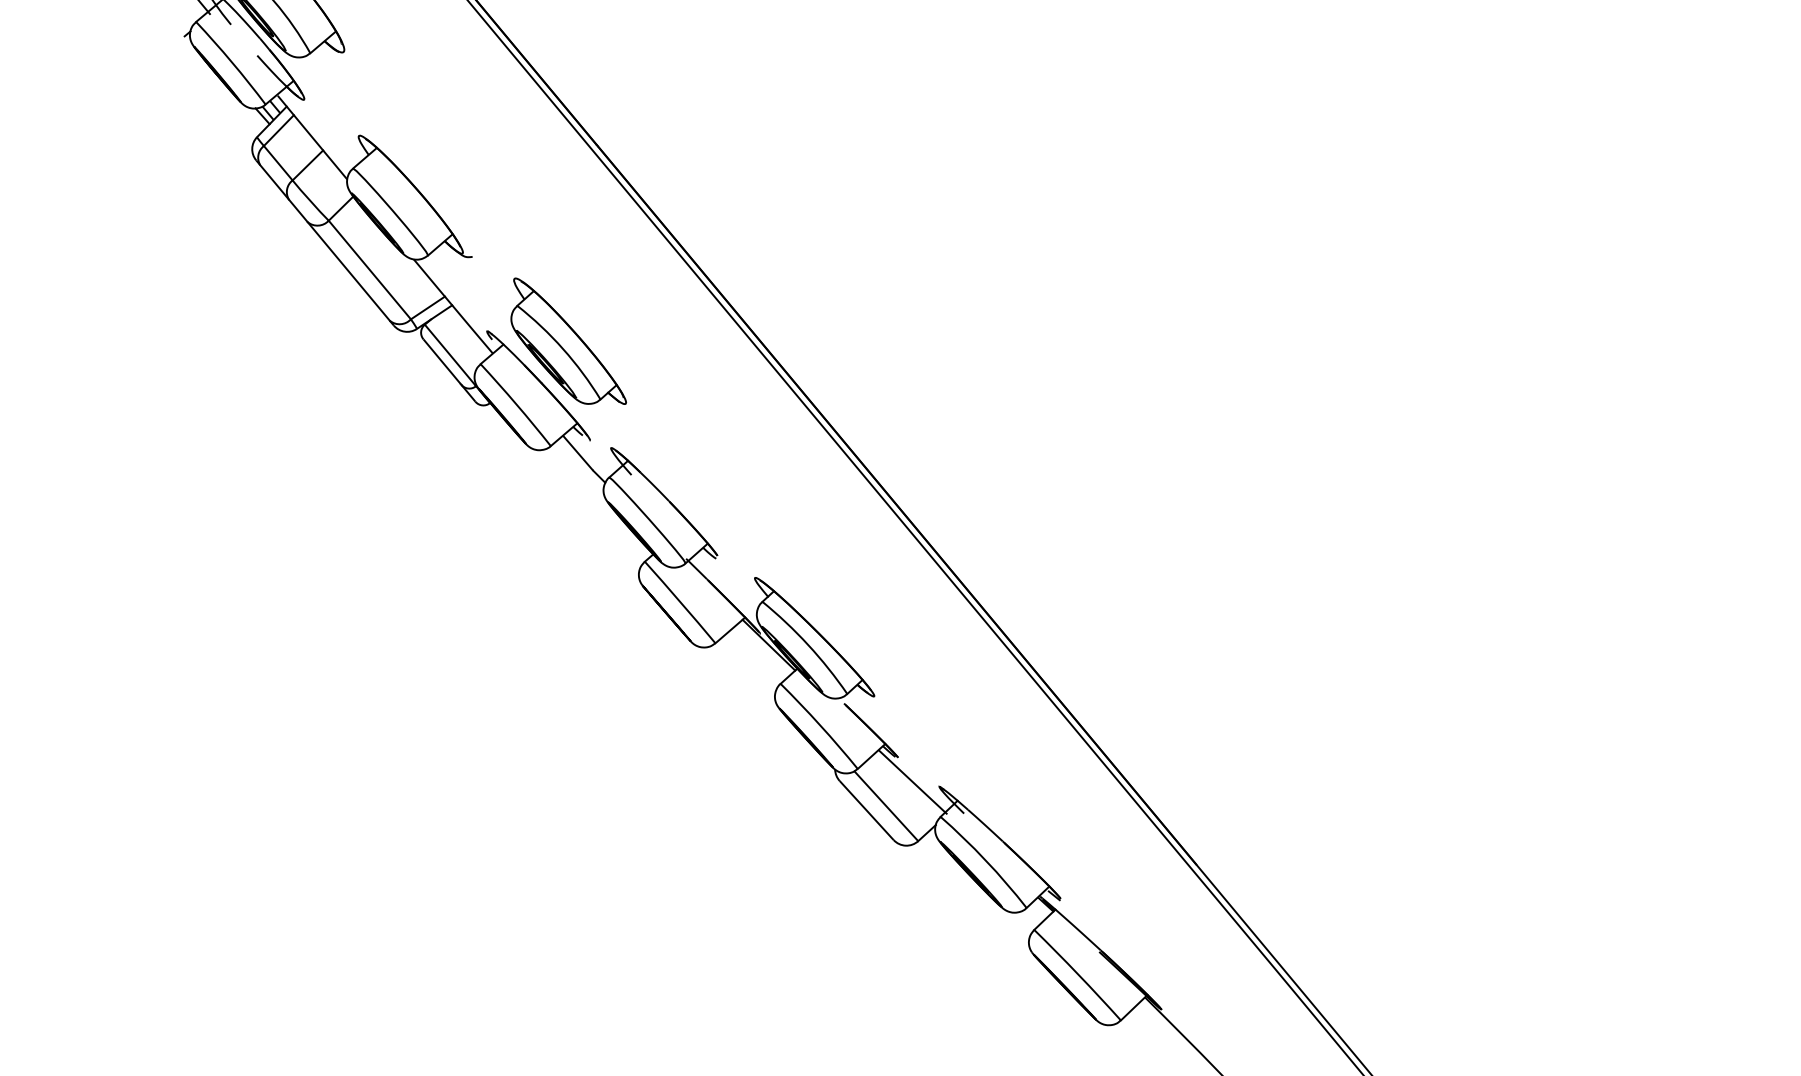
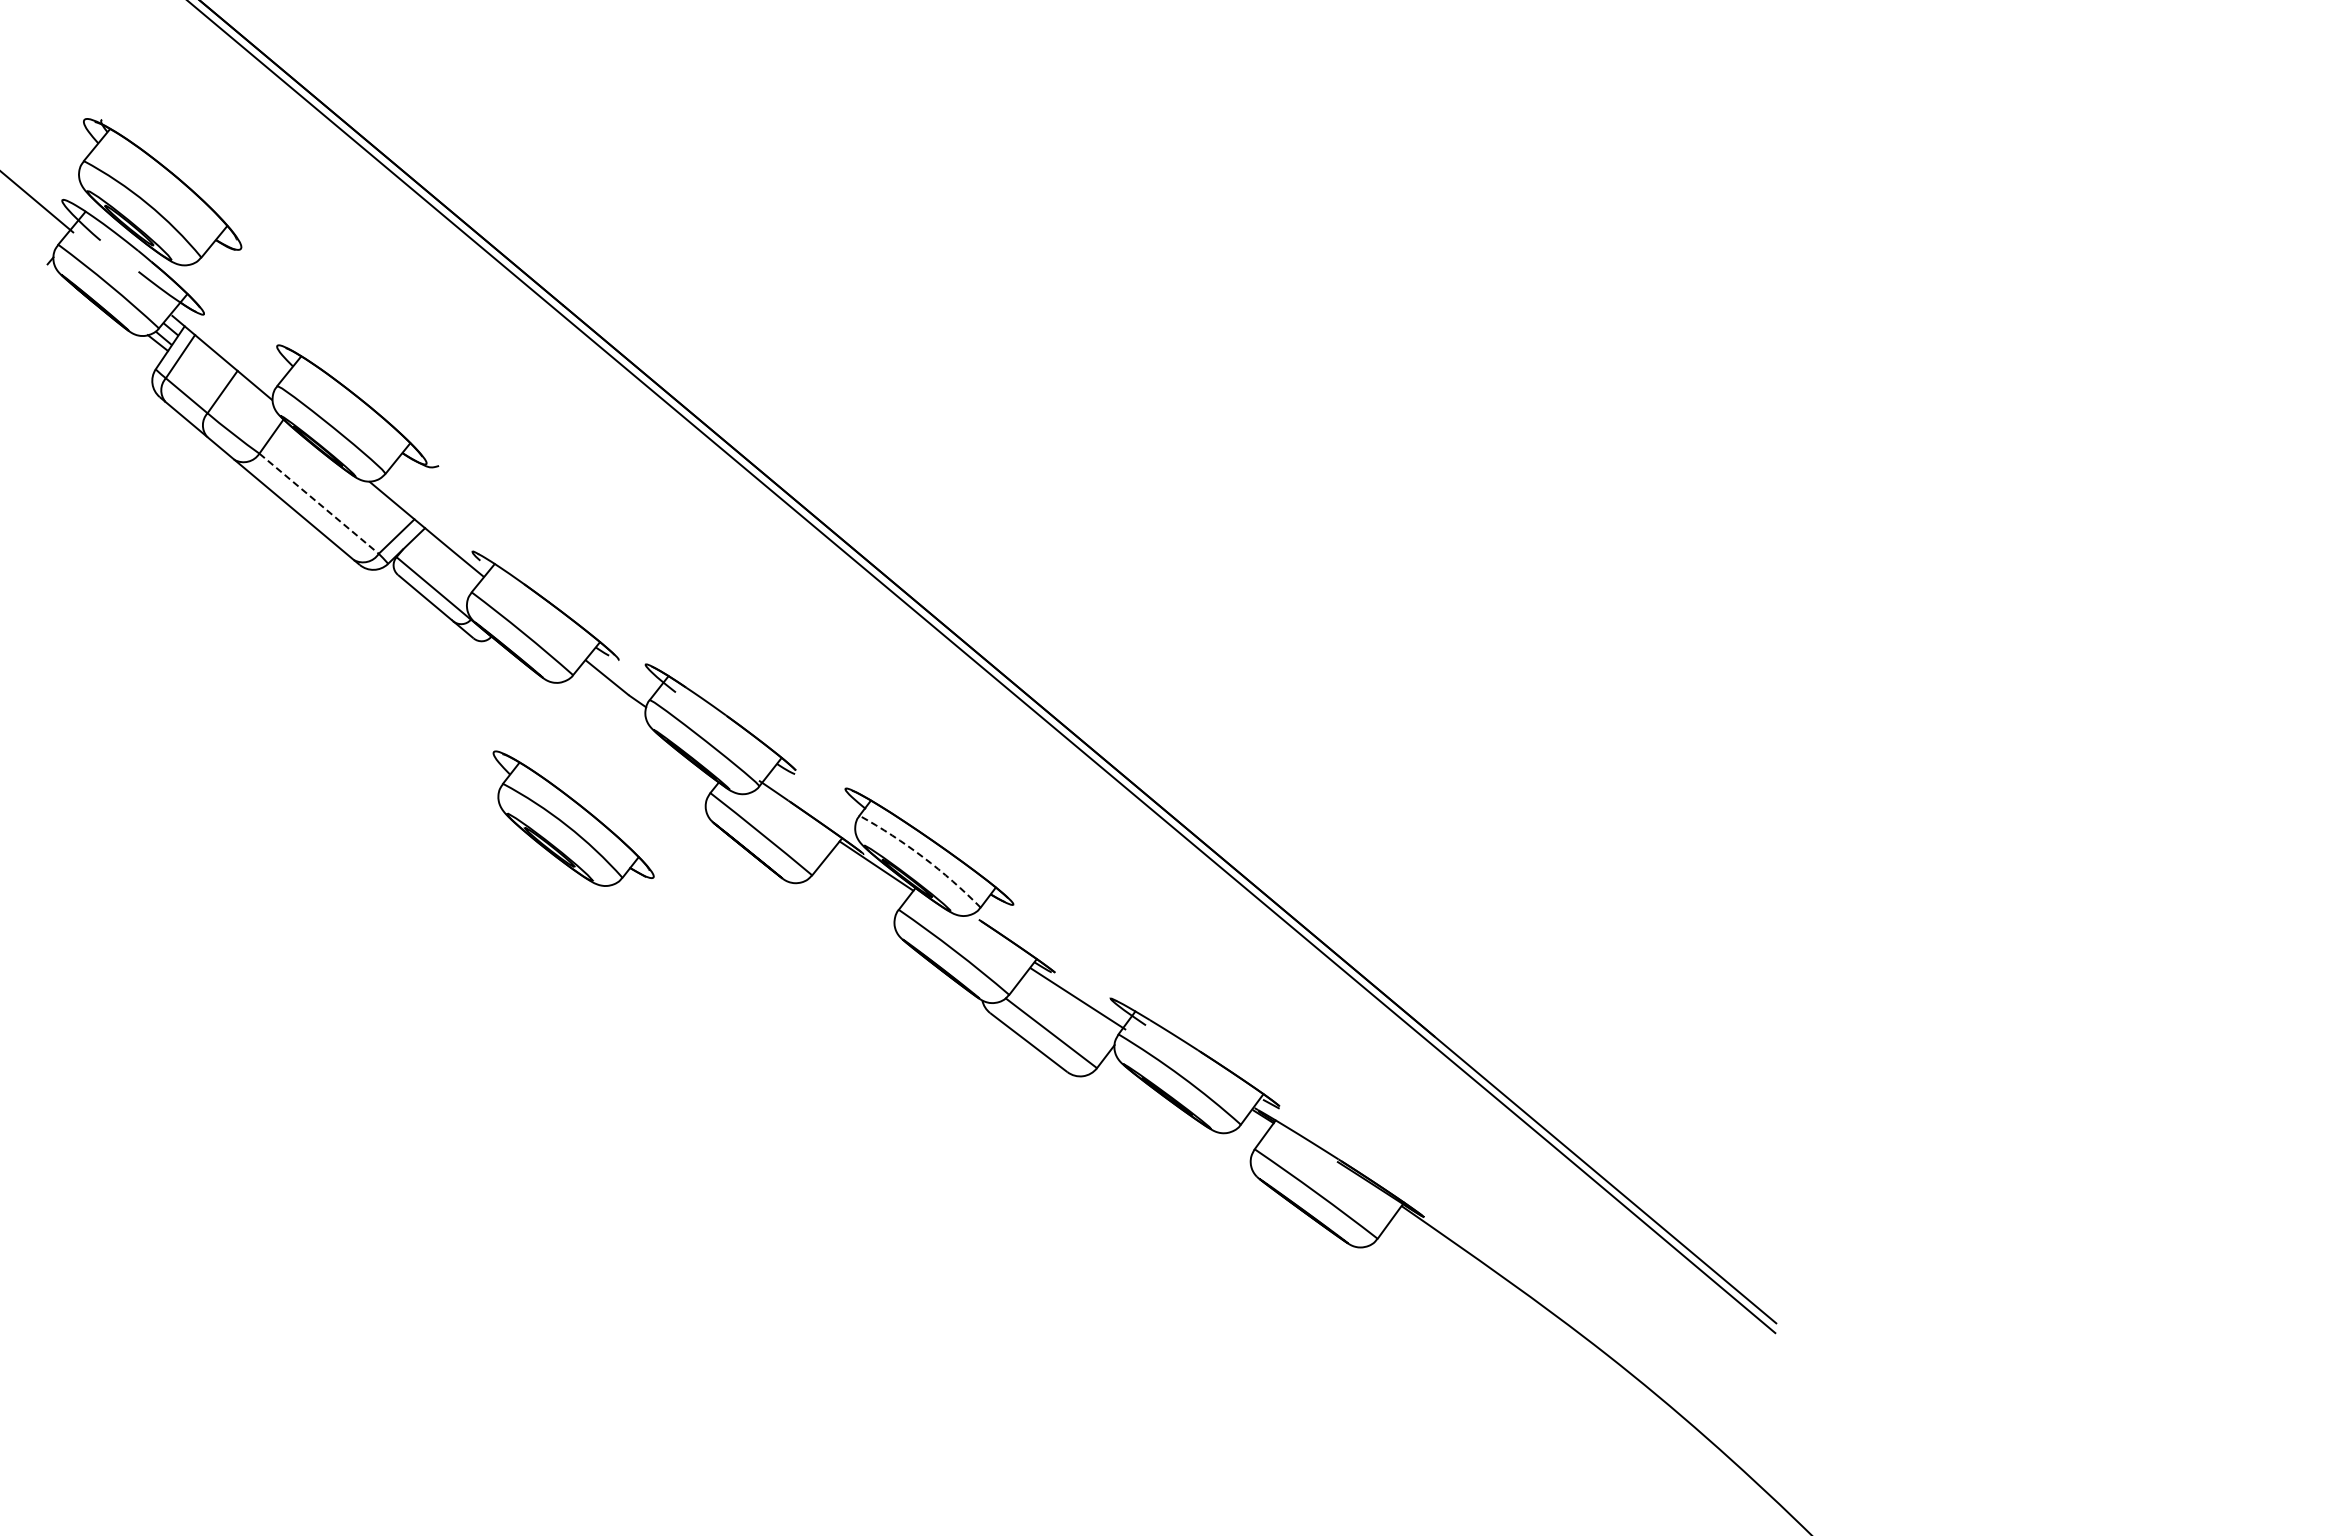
line: (370, 269) -> (319, 503), solid -> dashed
part: (569, 344) -> (573, 818), moved
arc: (808, 645) -> (923, 857), solid -> dashed

